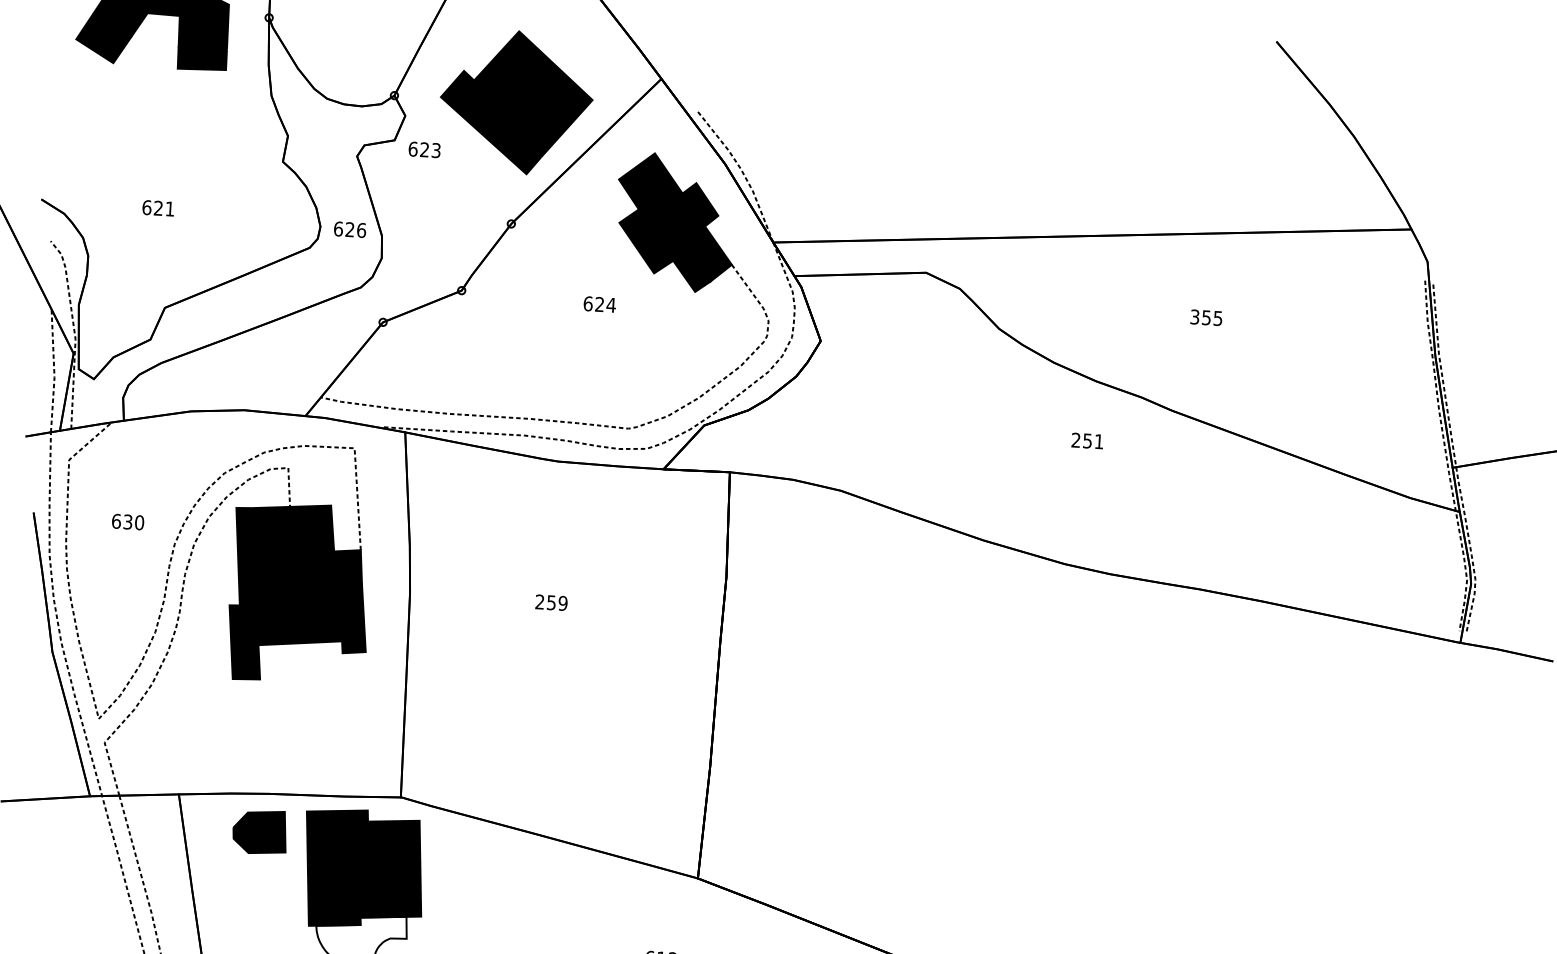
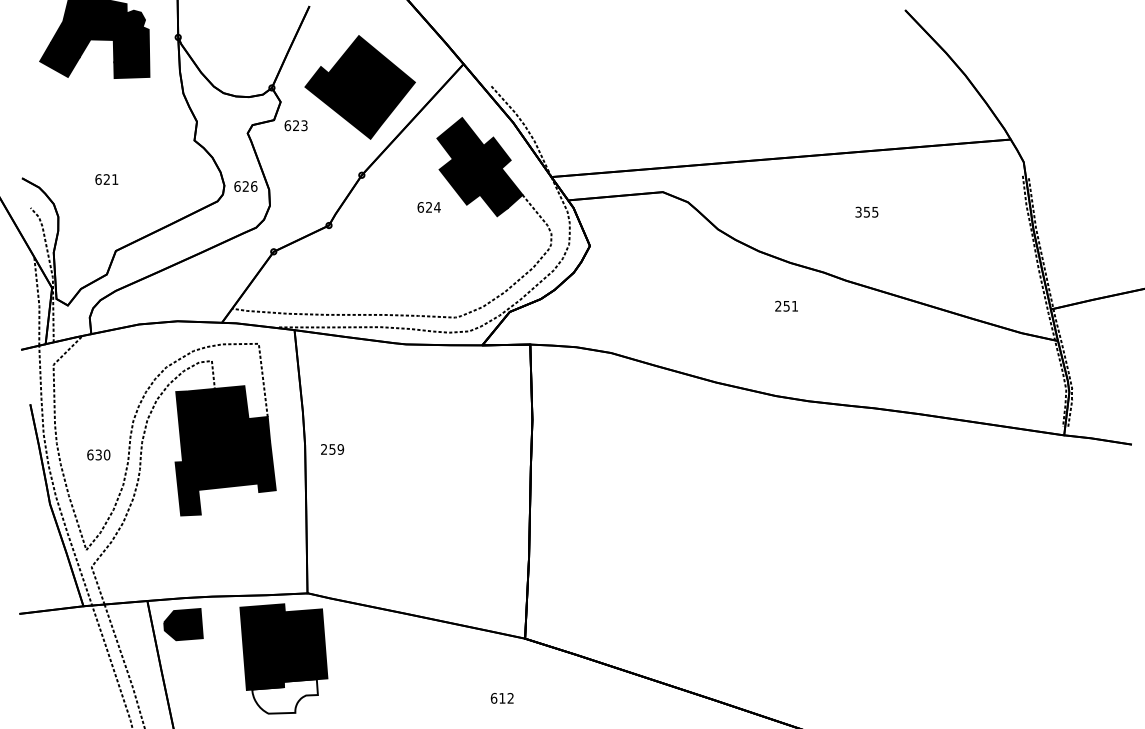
text: (598, 304) -> (428, 207), moved
text: (127, 521) -> (98, 454), moved
text: (551, 602) -> (332, 449), moved
part: (259, 831) -> (183, 624), moved

